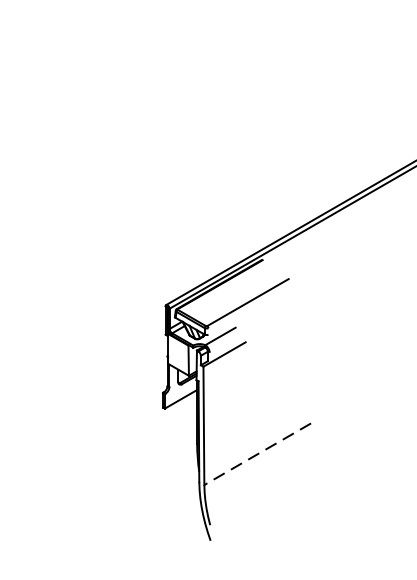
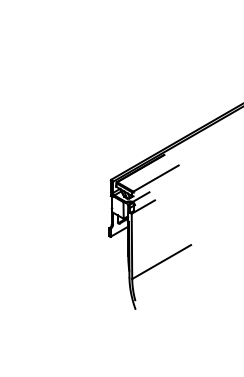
line: (257, 455) -> (161, 262), dashed -> solid

